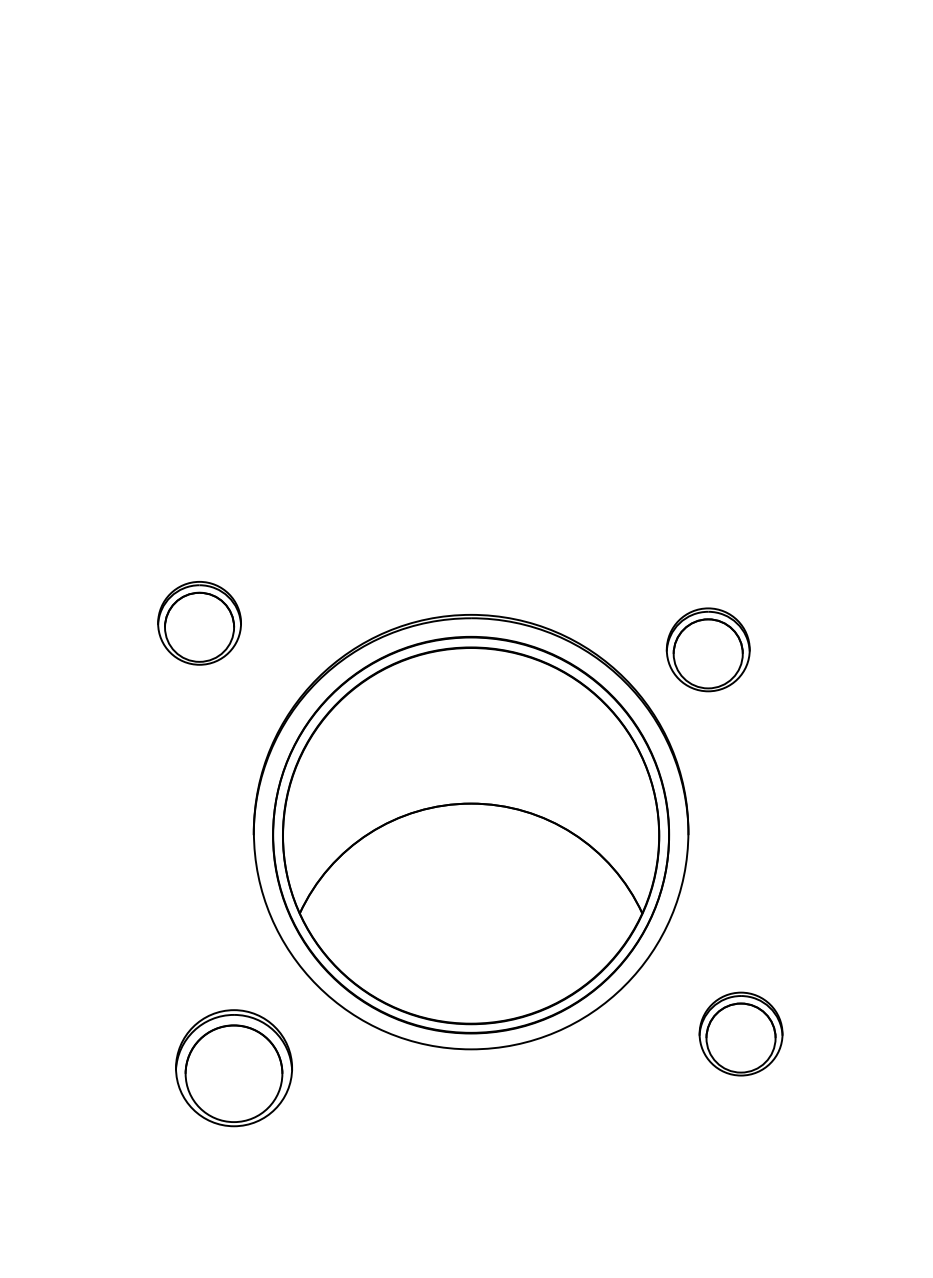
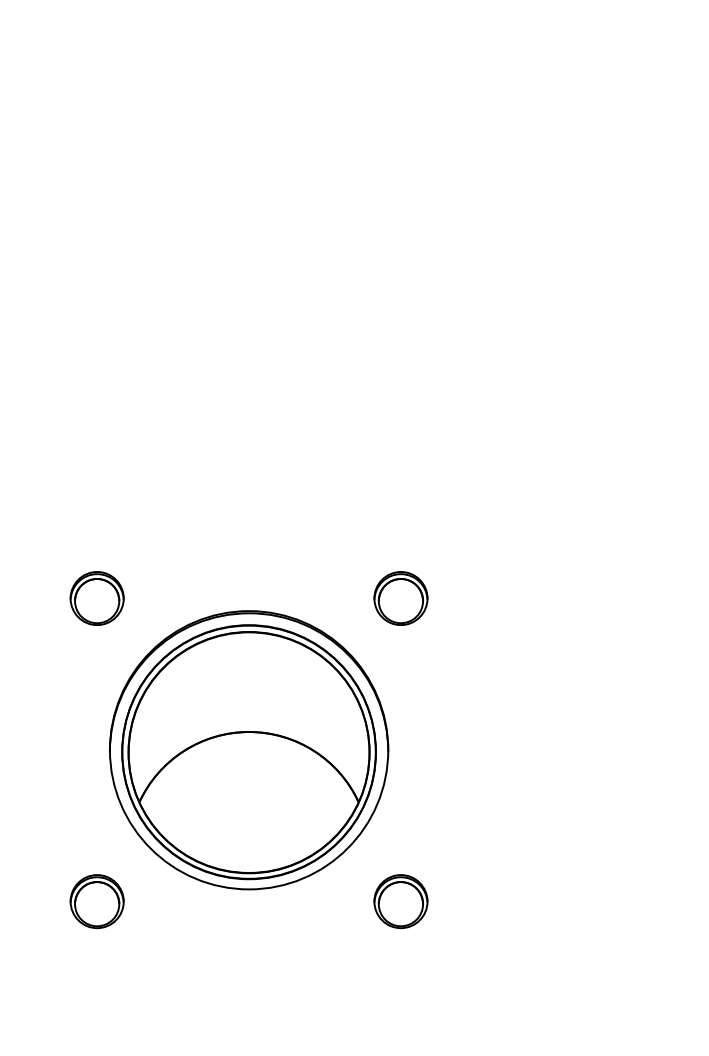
part: (198, 623) -> (96, 598), moved
part: (707, 649) -> (400, 598), moved
part: (740, 1033) -> (400, 901), moved
part: (232, 1068) -> (96, 901), size x0.71

